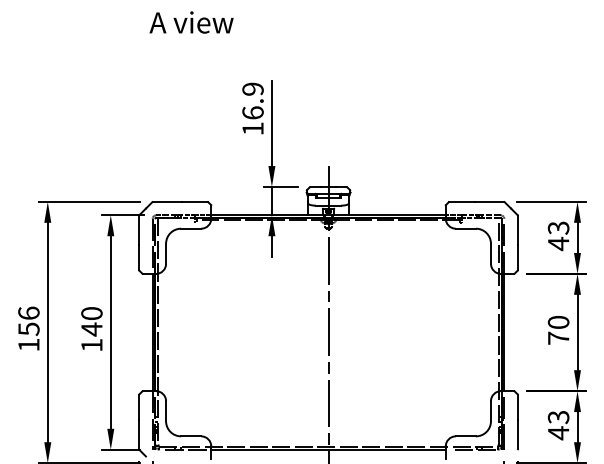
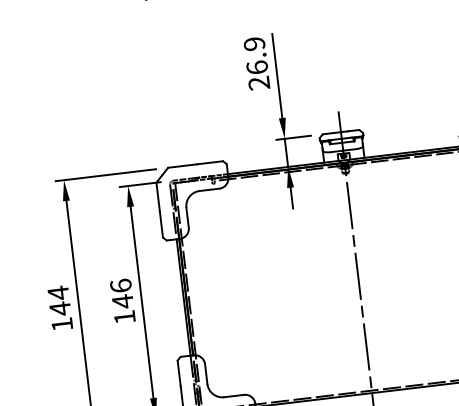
text: (252, 128) -> (258, 83), 16.9 -> 26.9
text: (91, 313) -> (120, 285), 140 -> 146
text: (28, 321) -> (59, 301), 156 -> 144

